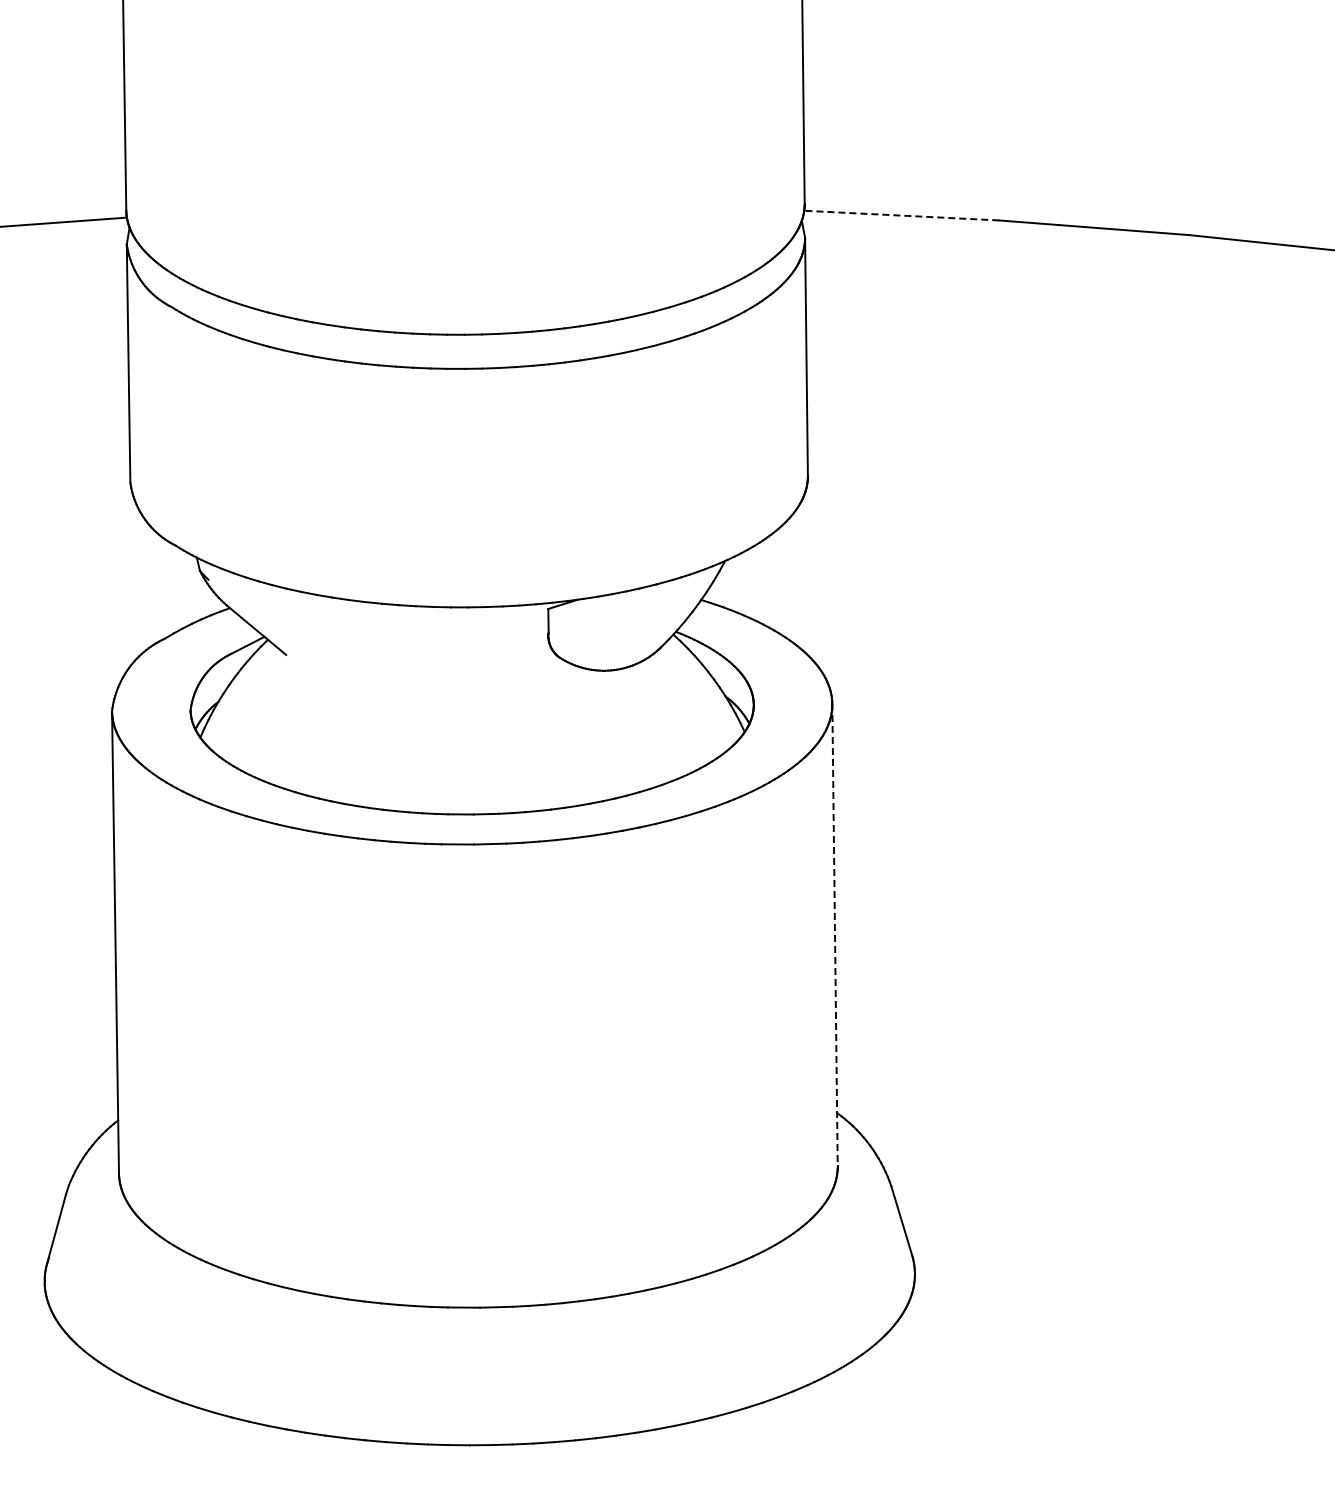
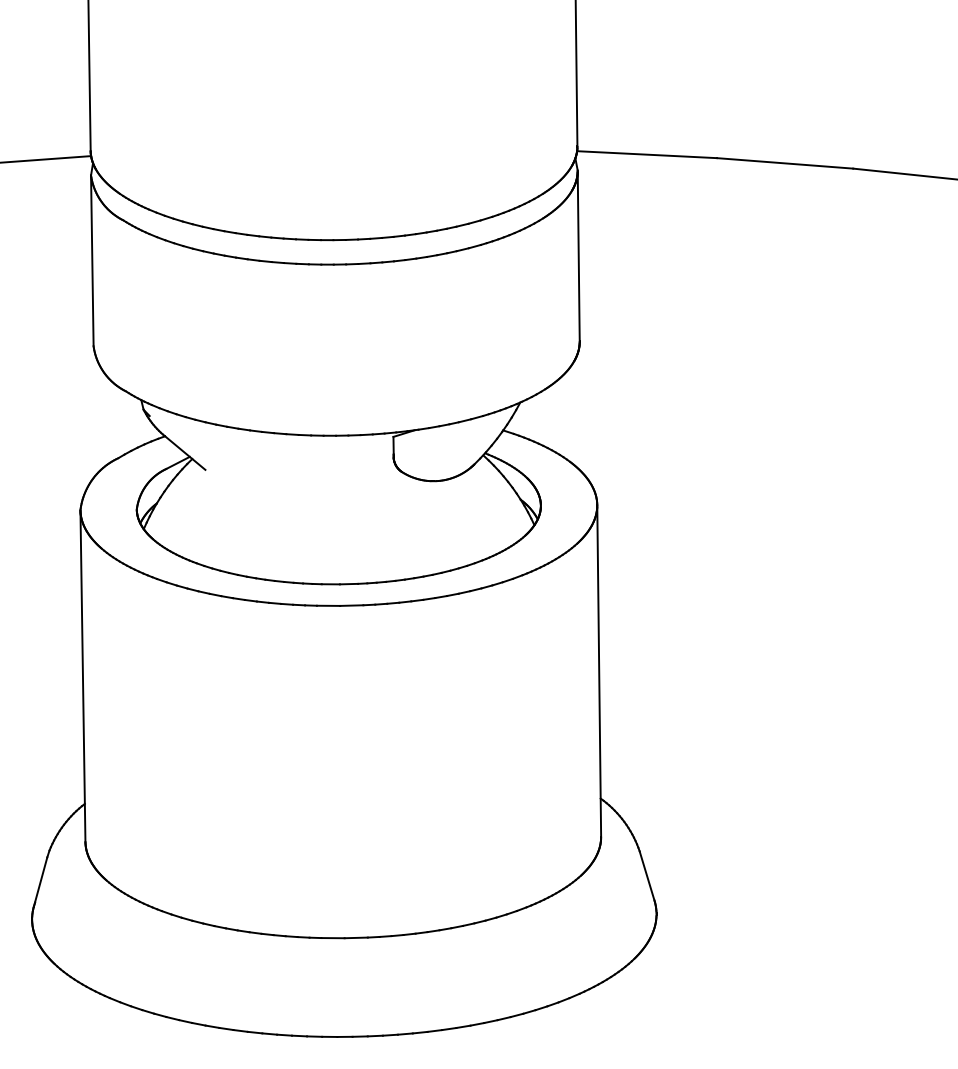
line: (901, 215) -> (646, 154), dashed -> solid
line: (835, 935) -> (599, 671), dashed -> solid

